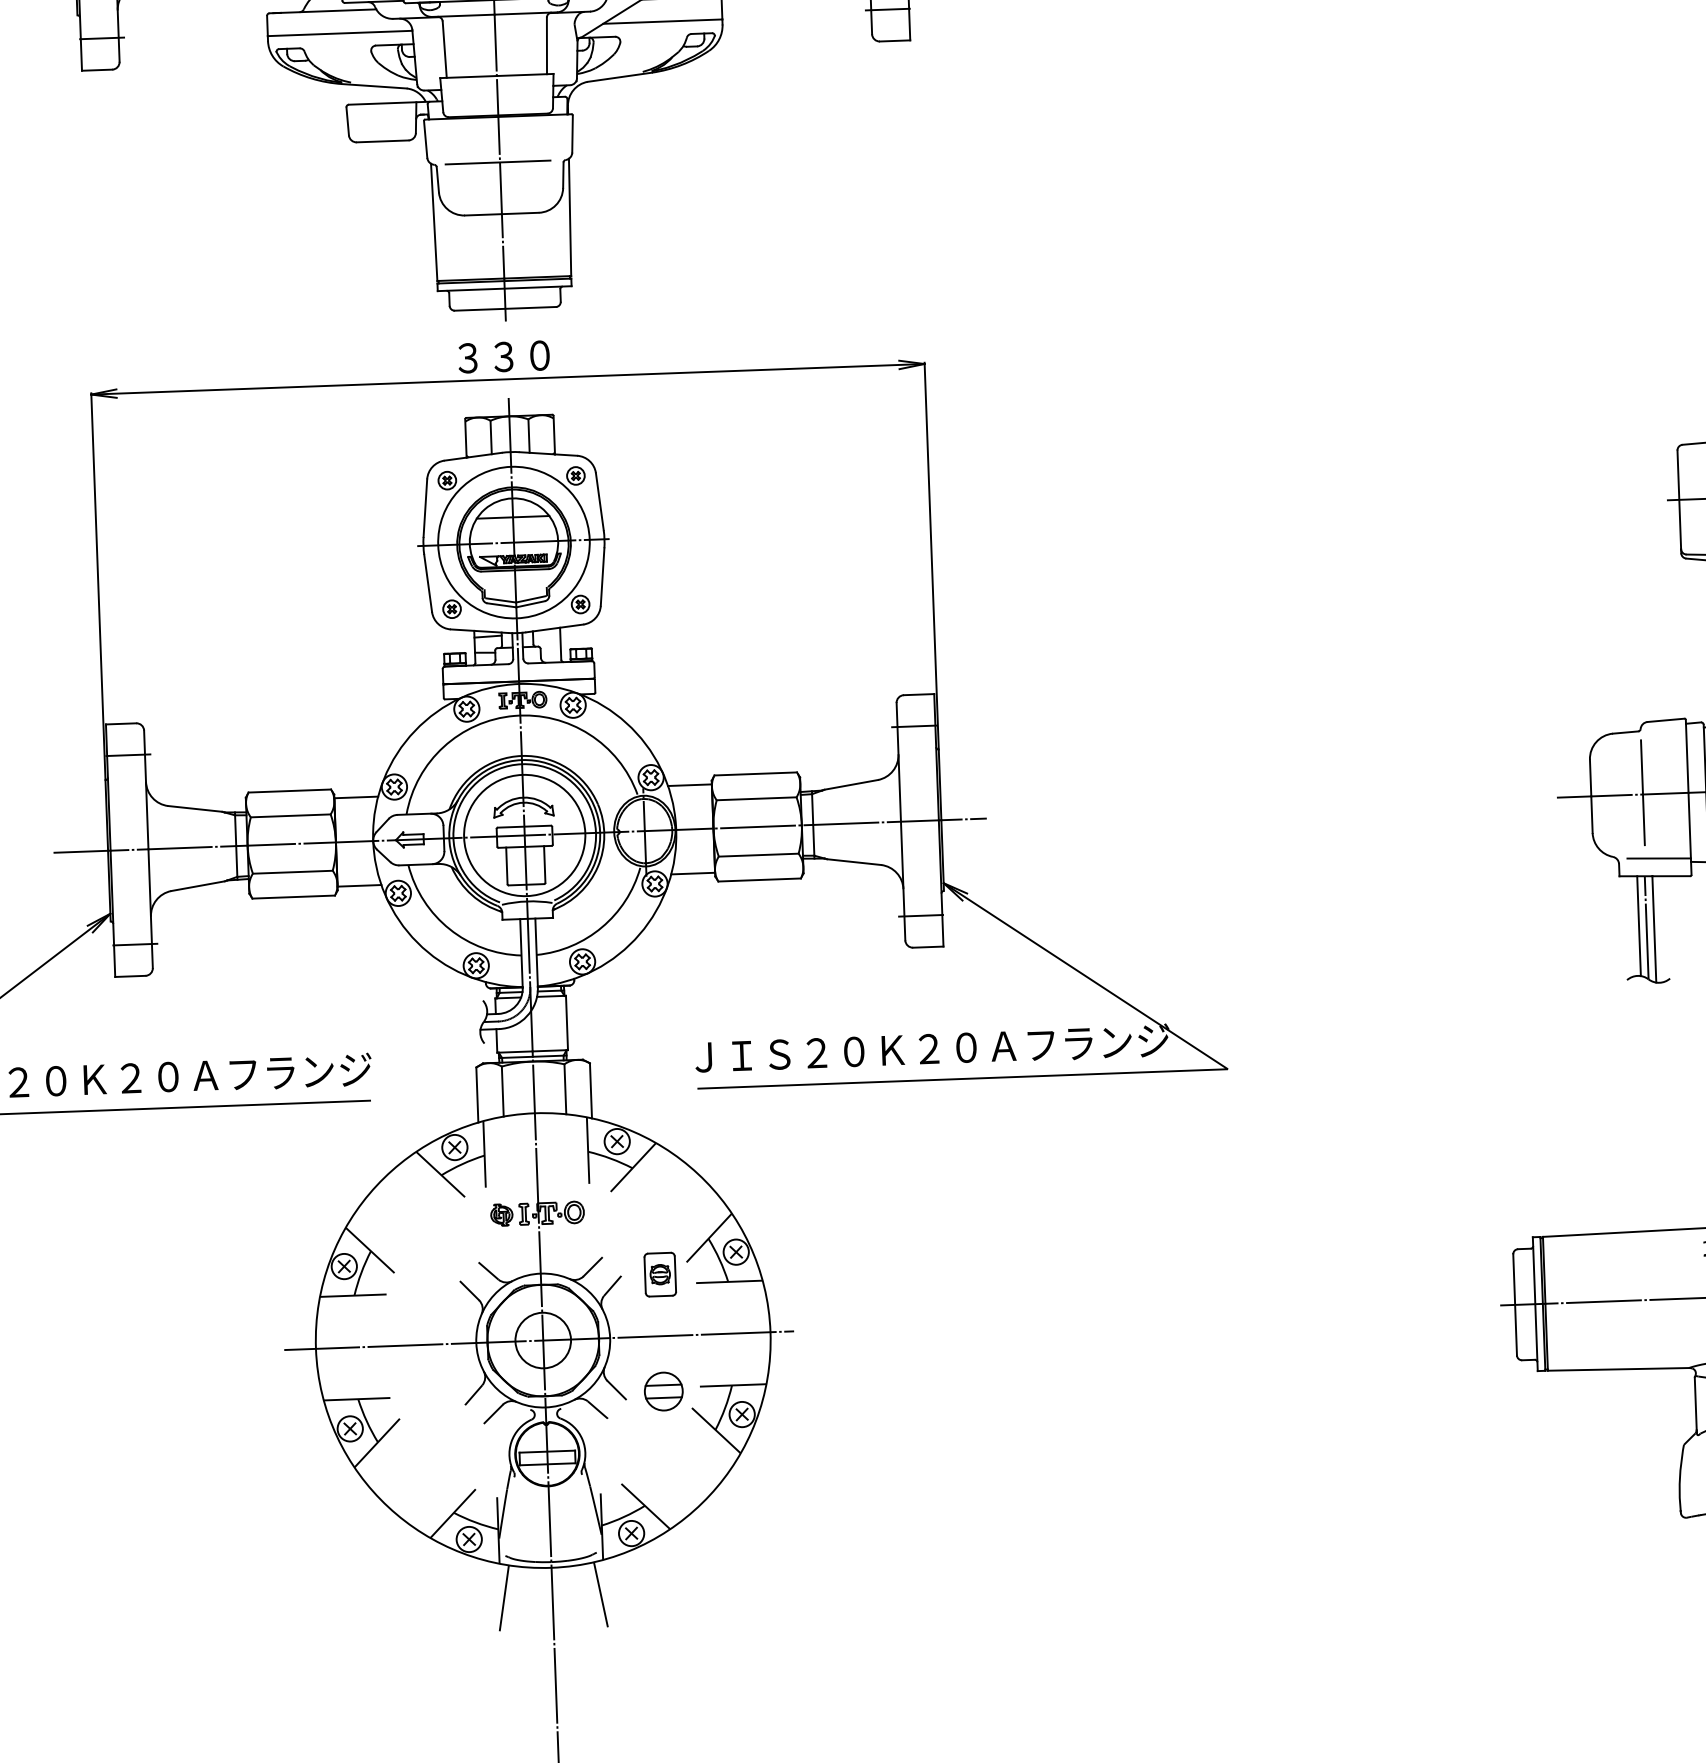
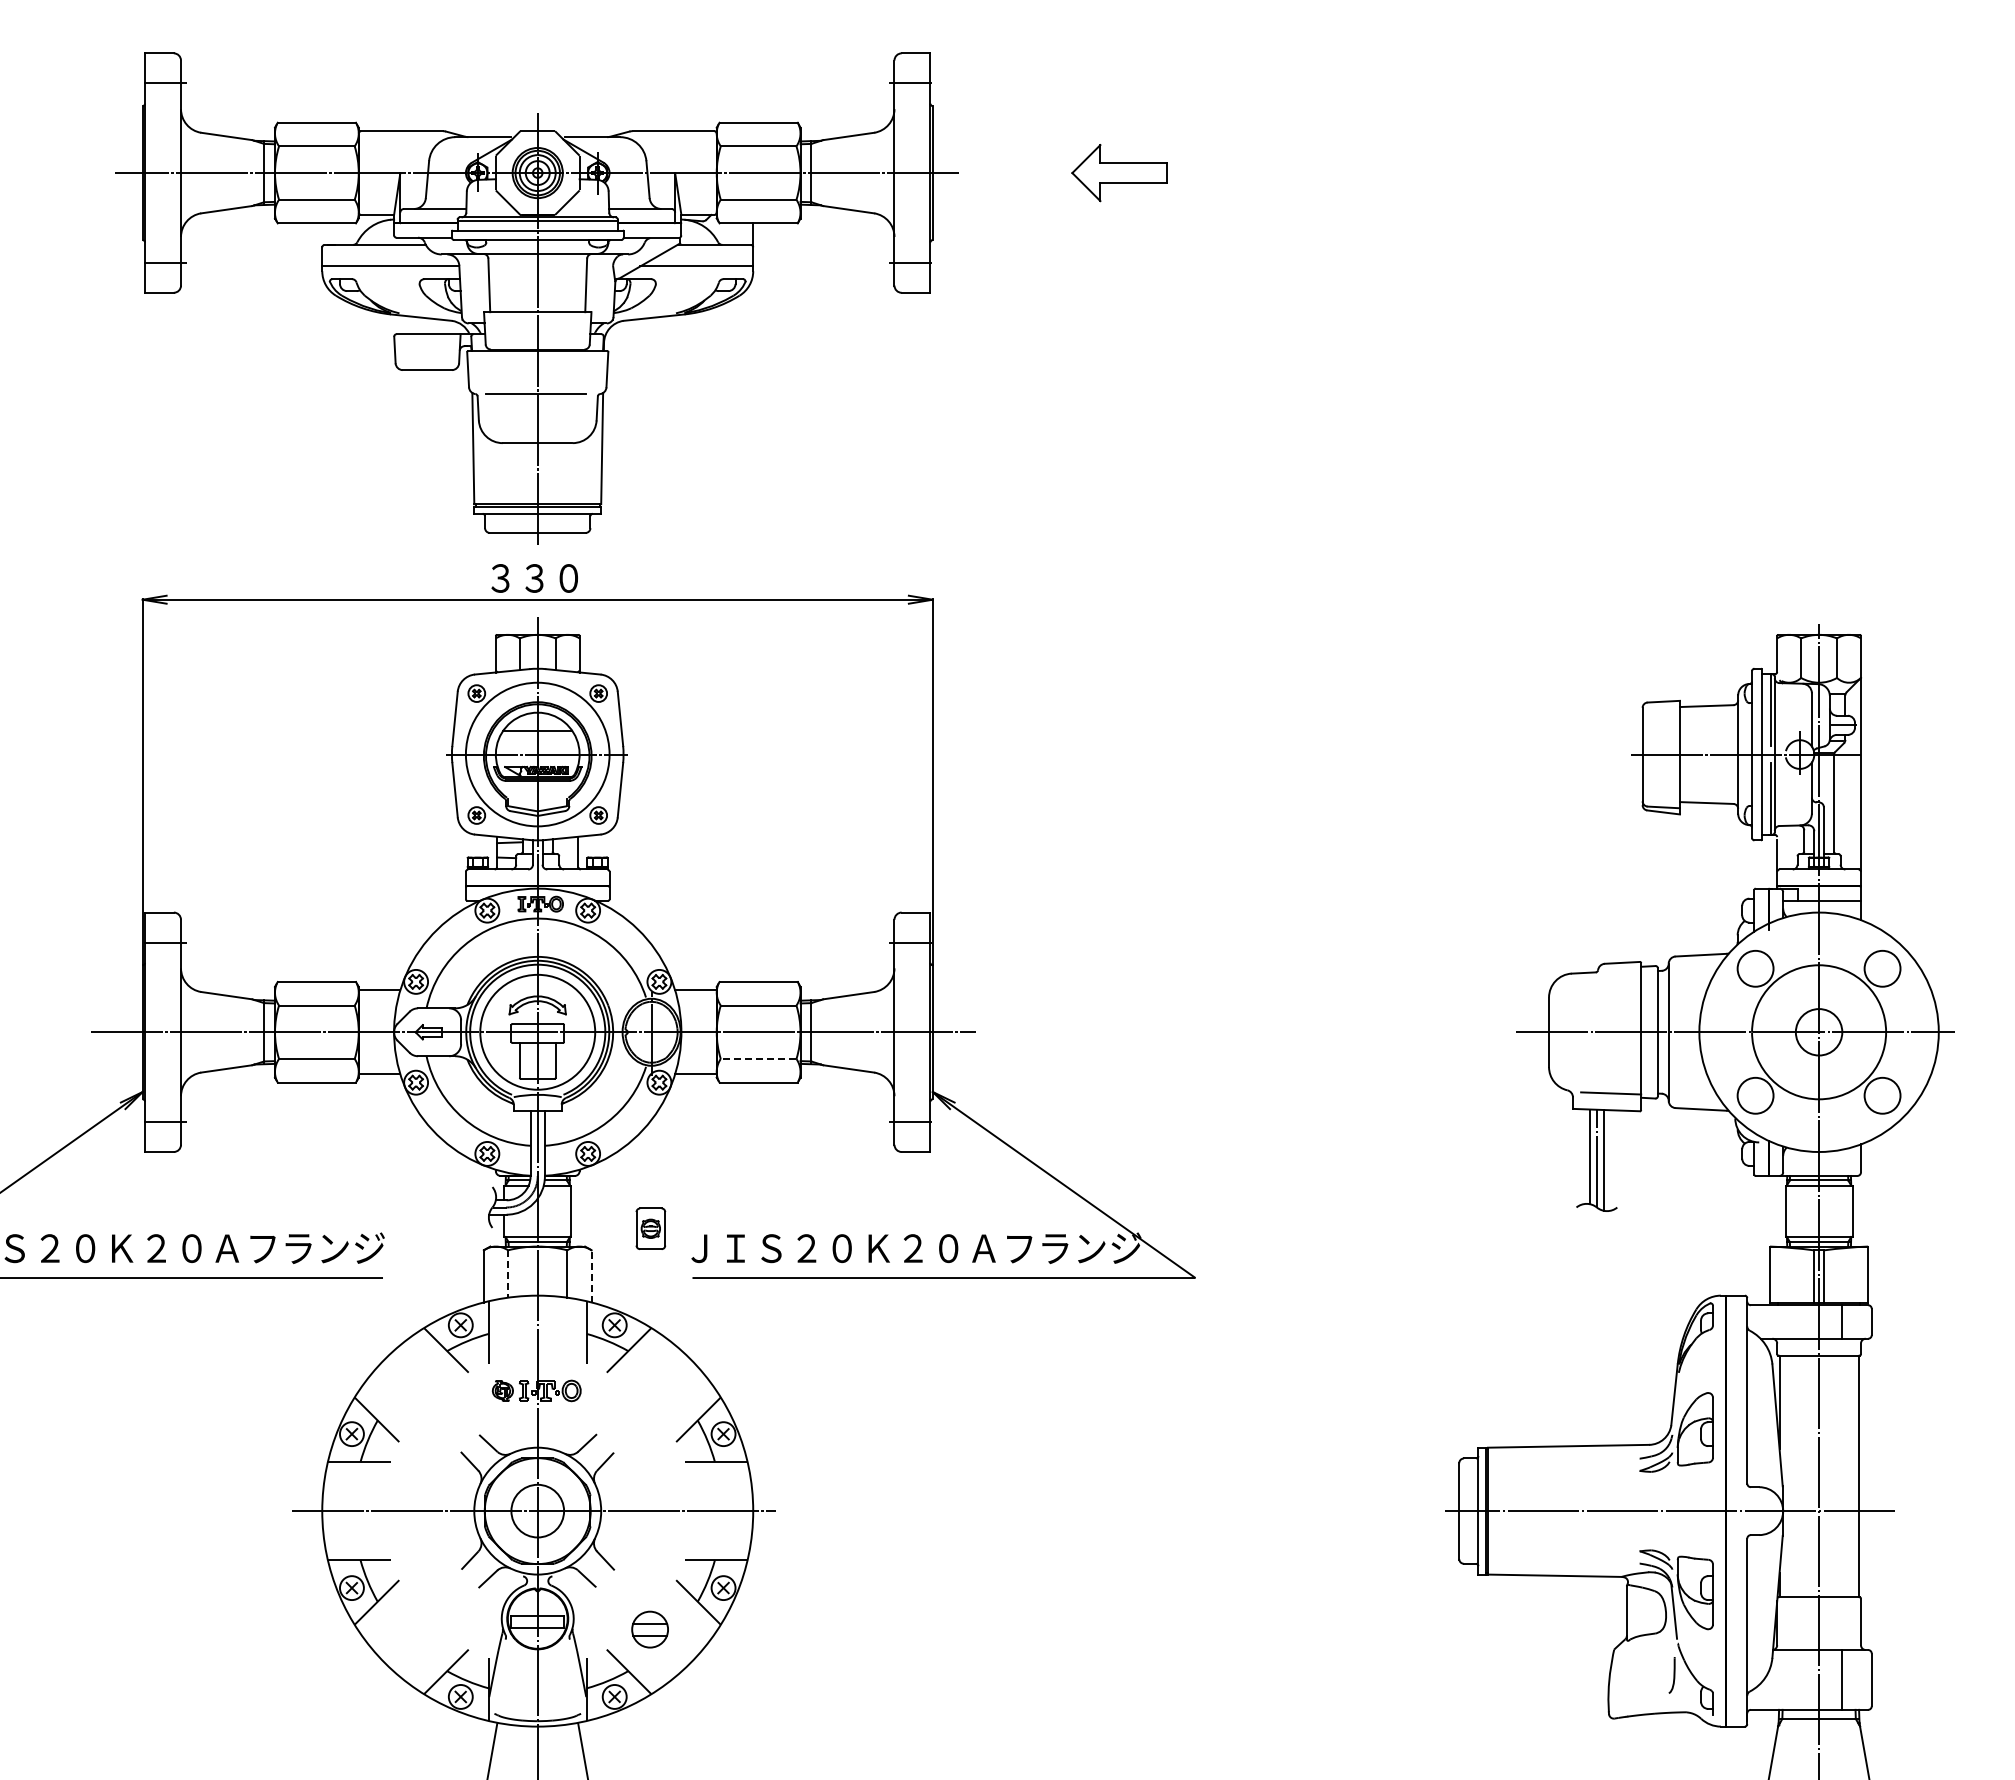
line: (1643, 792) -> (1598, 1030), removed
line: (758, 855) -> (758, 1059), solid -> dashed
line: (590, 1089) -> (591, 1275), solid -> dashed
line: (503, 1092) -> (508, 1274), solid -> dashed
part: (659, 1274) -> (650, 1228), moved
part: (663, 1391) -> (649, 1629), moved

